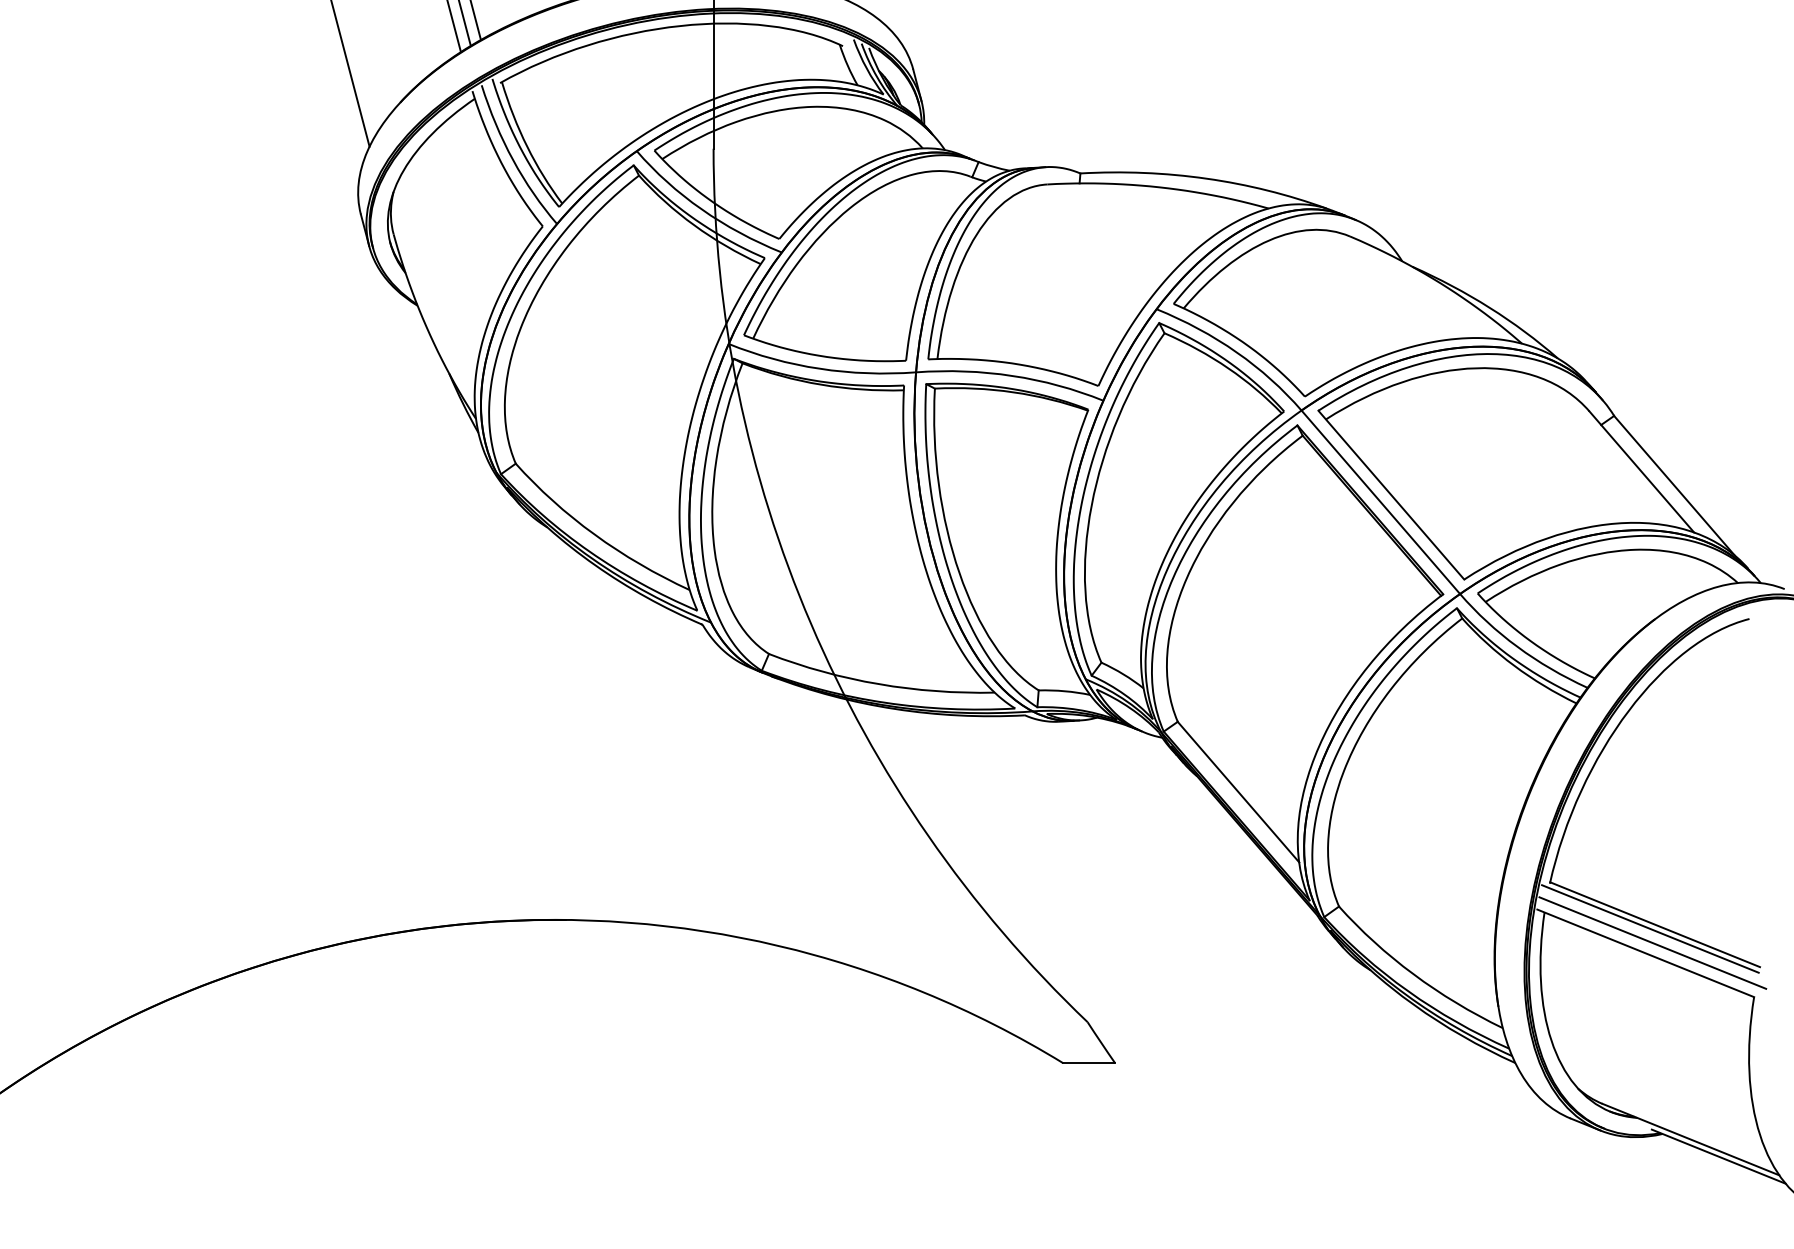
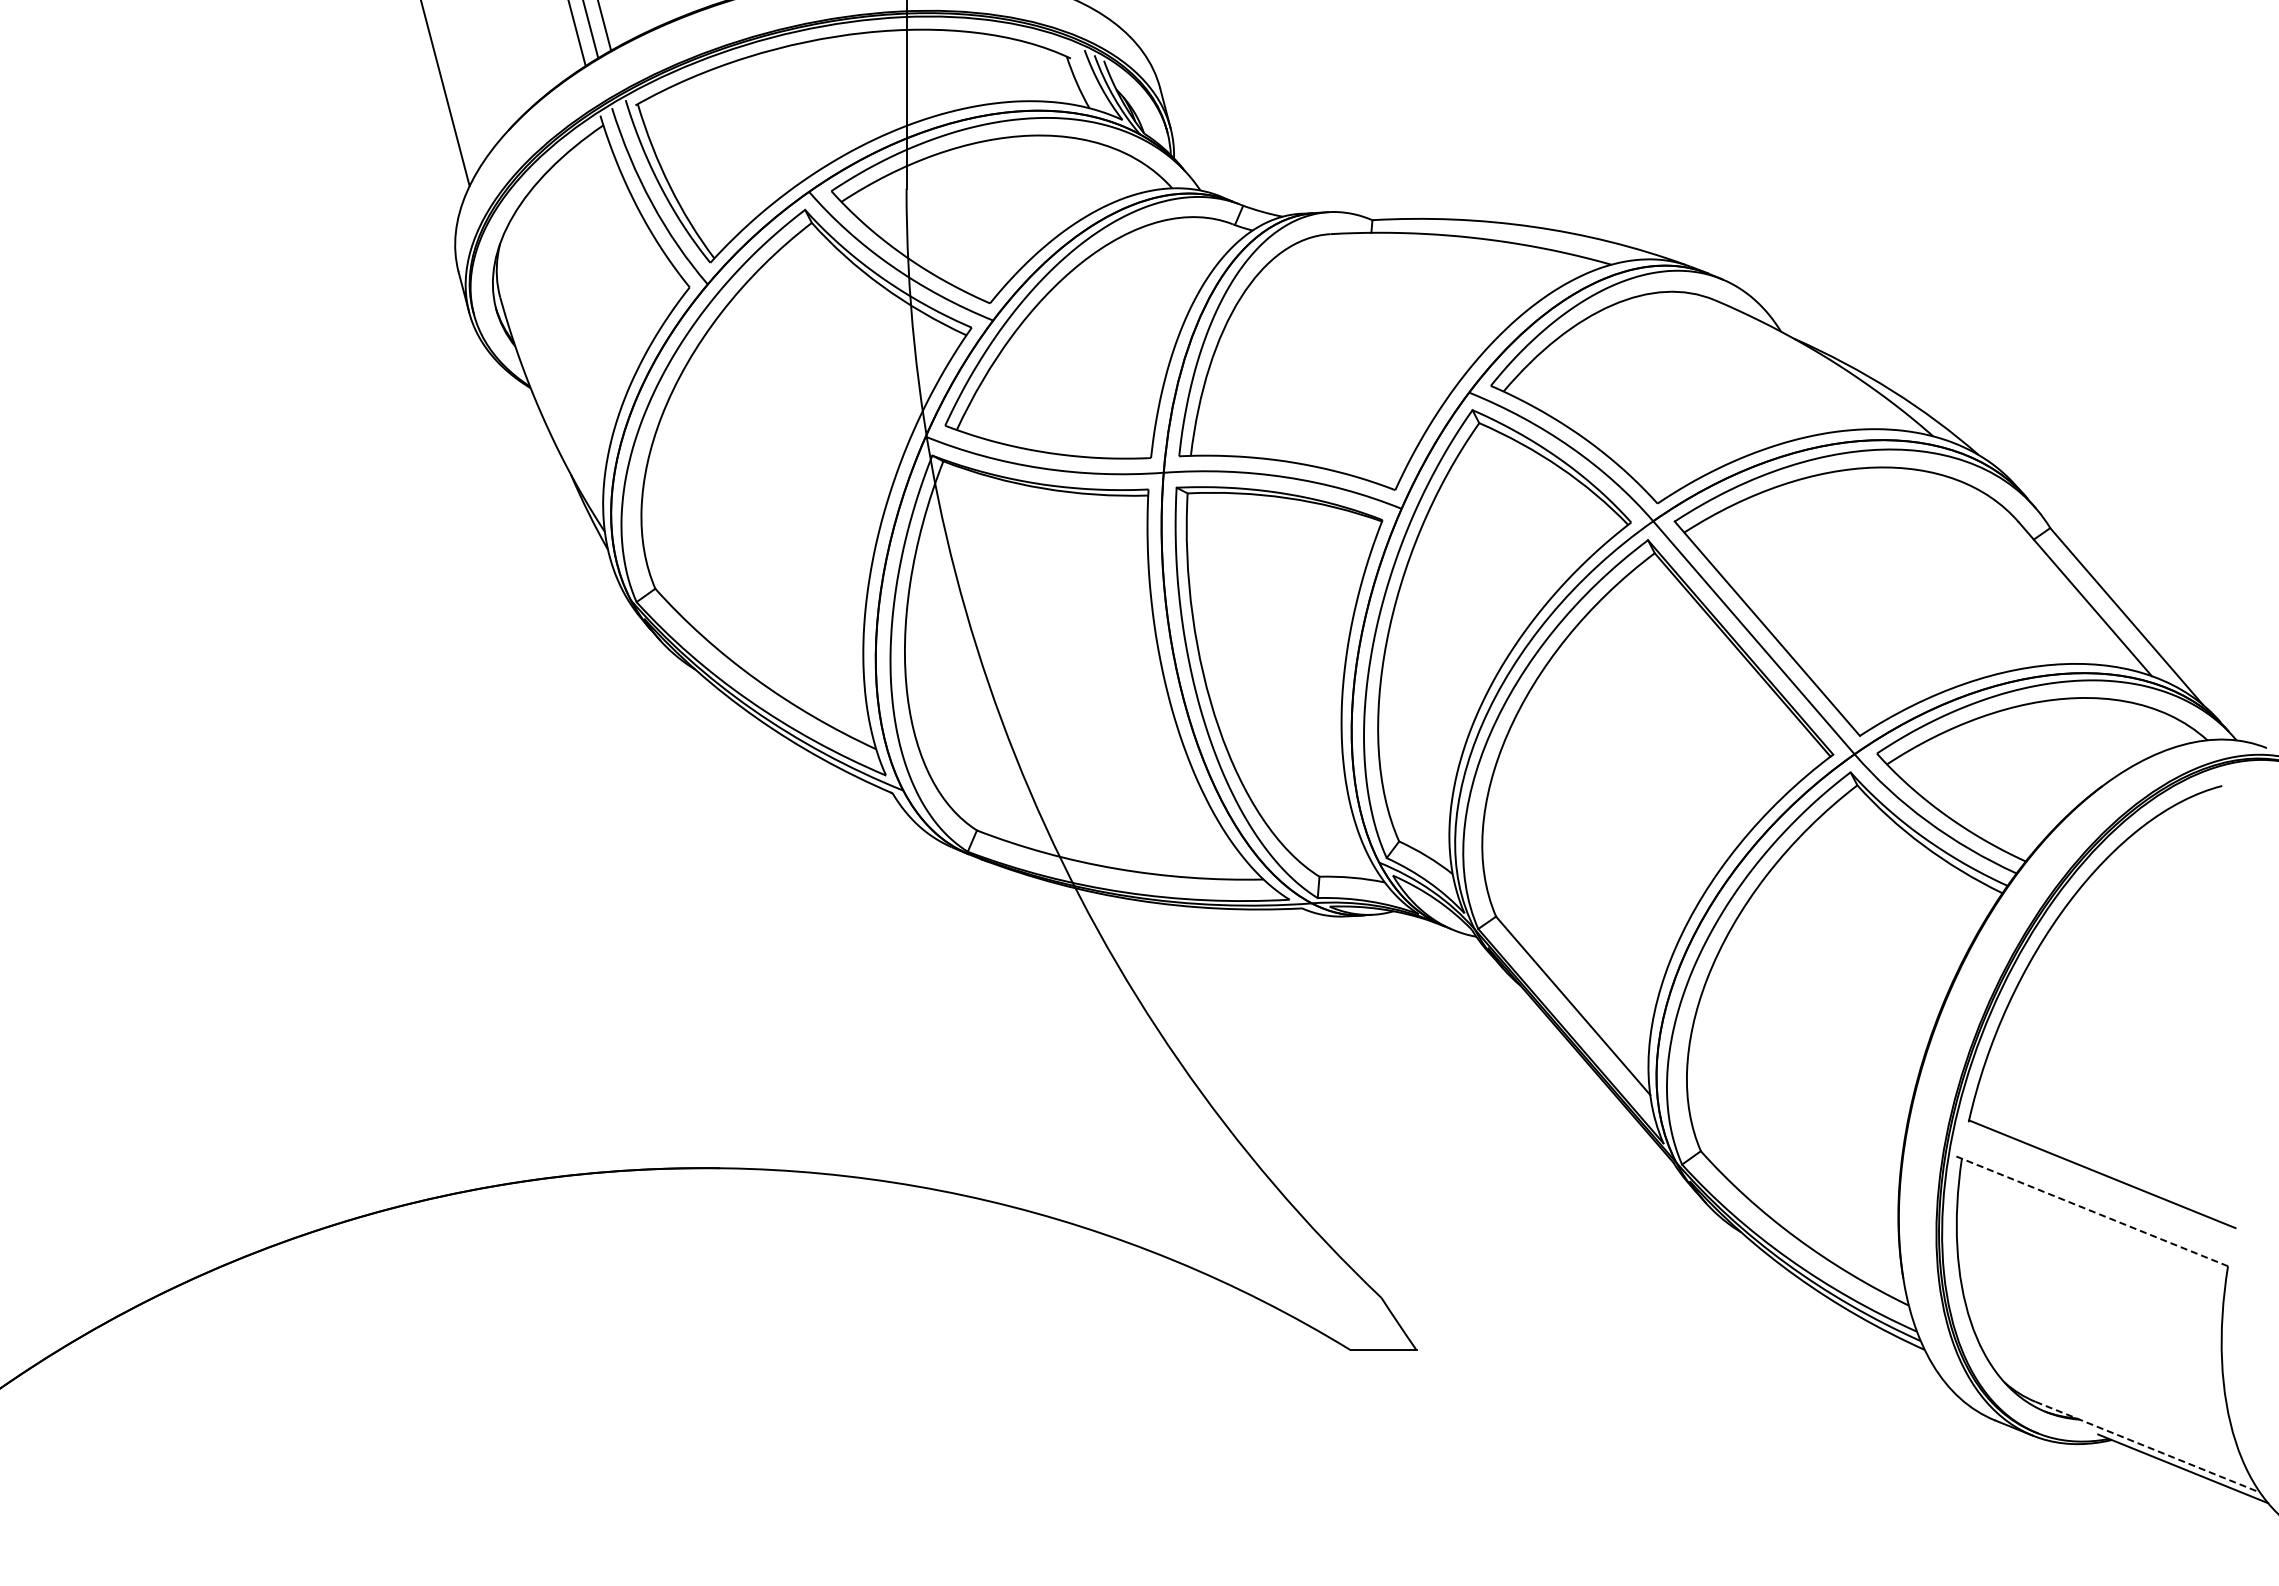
line: (1649, 928) -> (2095, 1179), removed
line: (1652, 943) -> (2099, 1197), removed
line: (1645, 953) -> (2089, 1210), solid -> dashed
line: (1691, 1139) -> (2148, 1447), solid -> dashed

